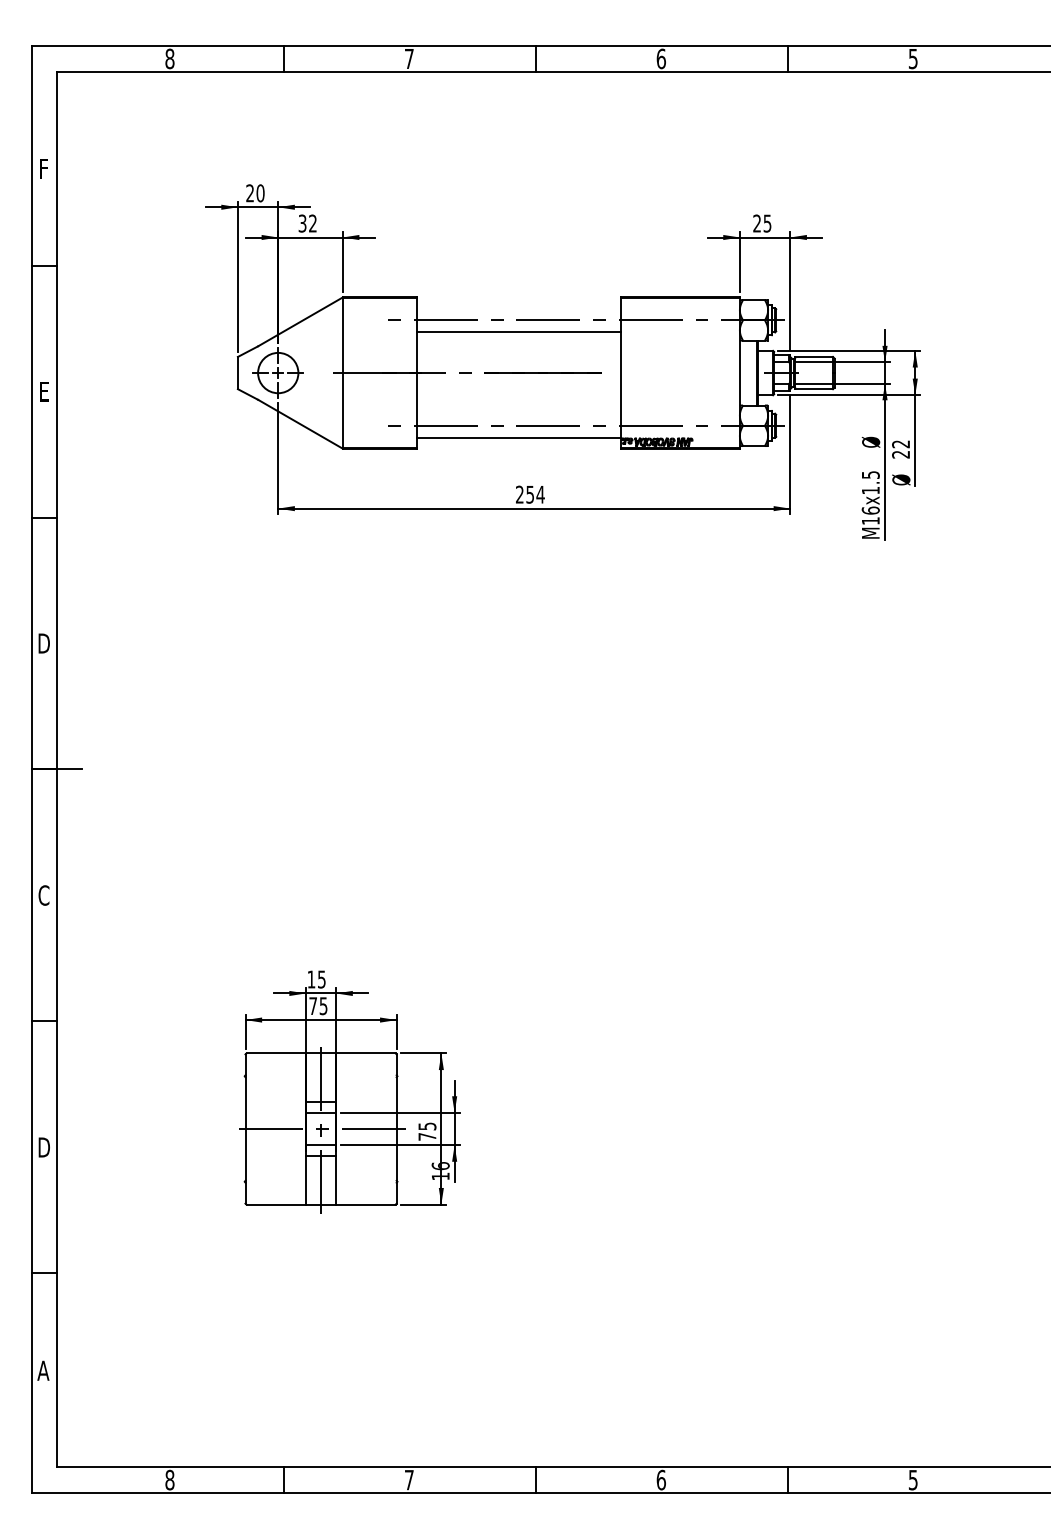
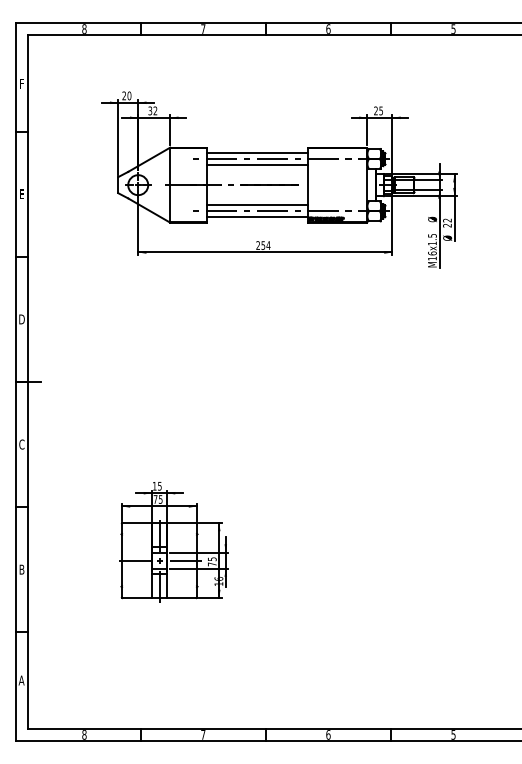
line: (518, 307) -> (257, 152), added
line: (518, 414) -> (257, 205), added
text: (43, 1147) -> (21, 569), D -> B

